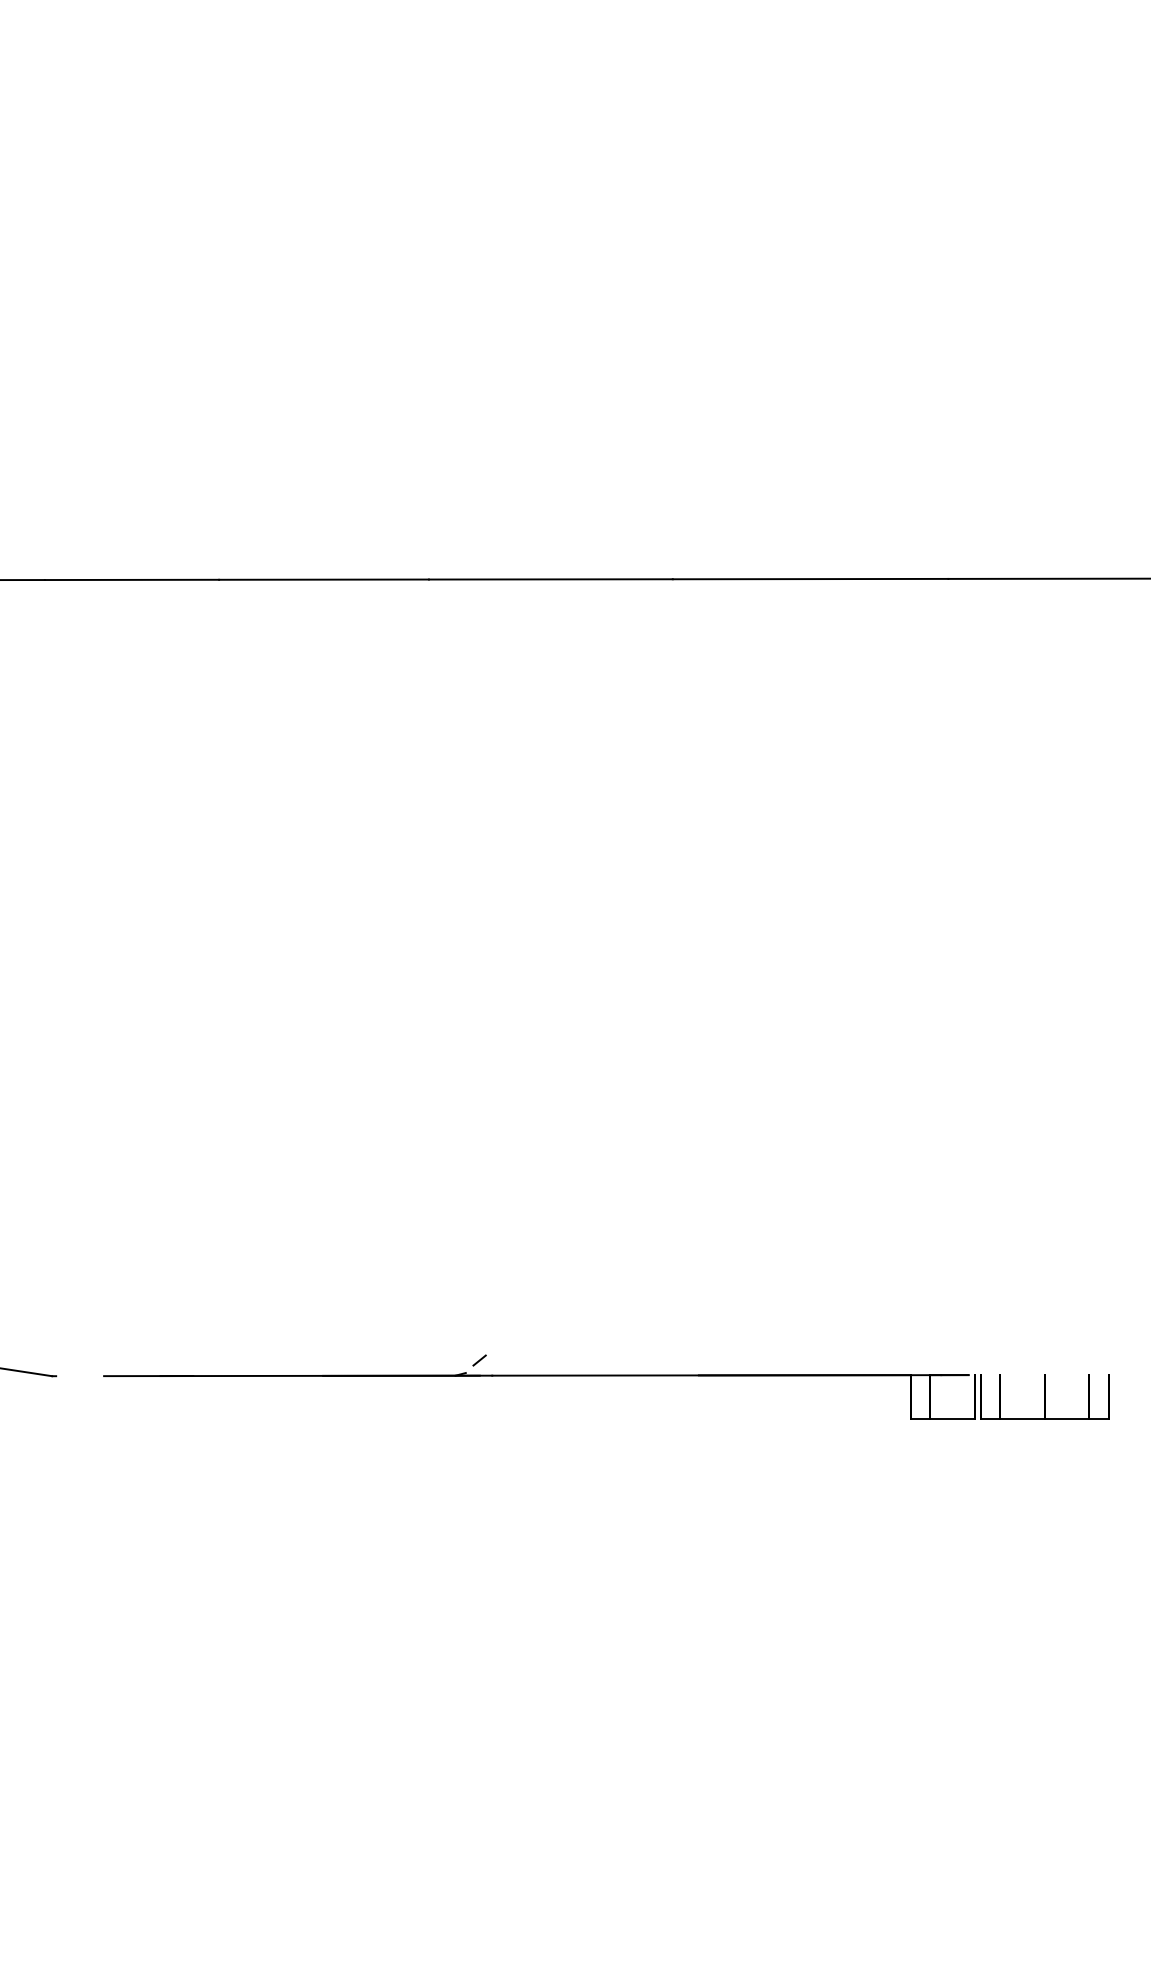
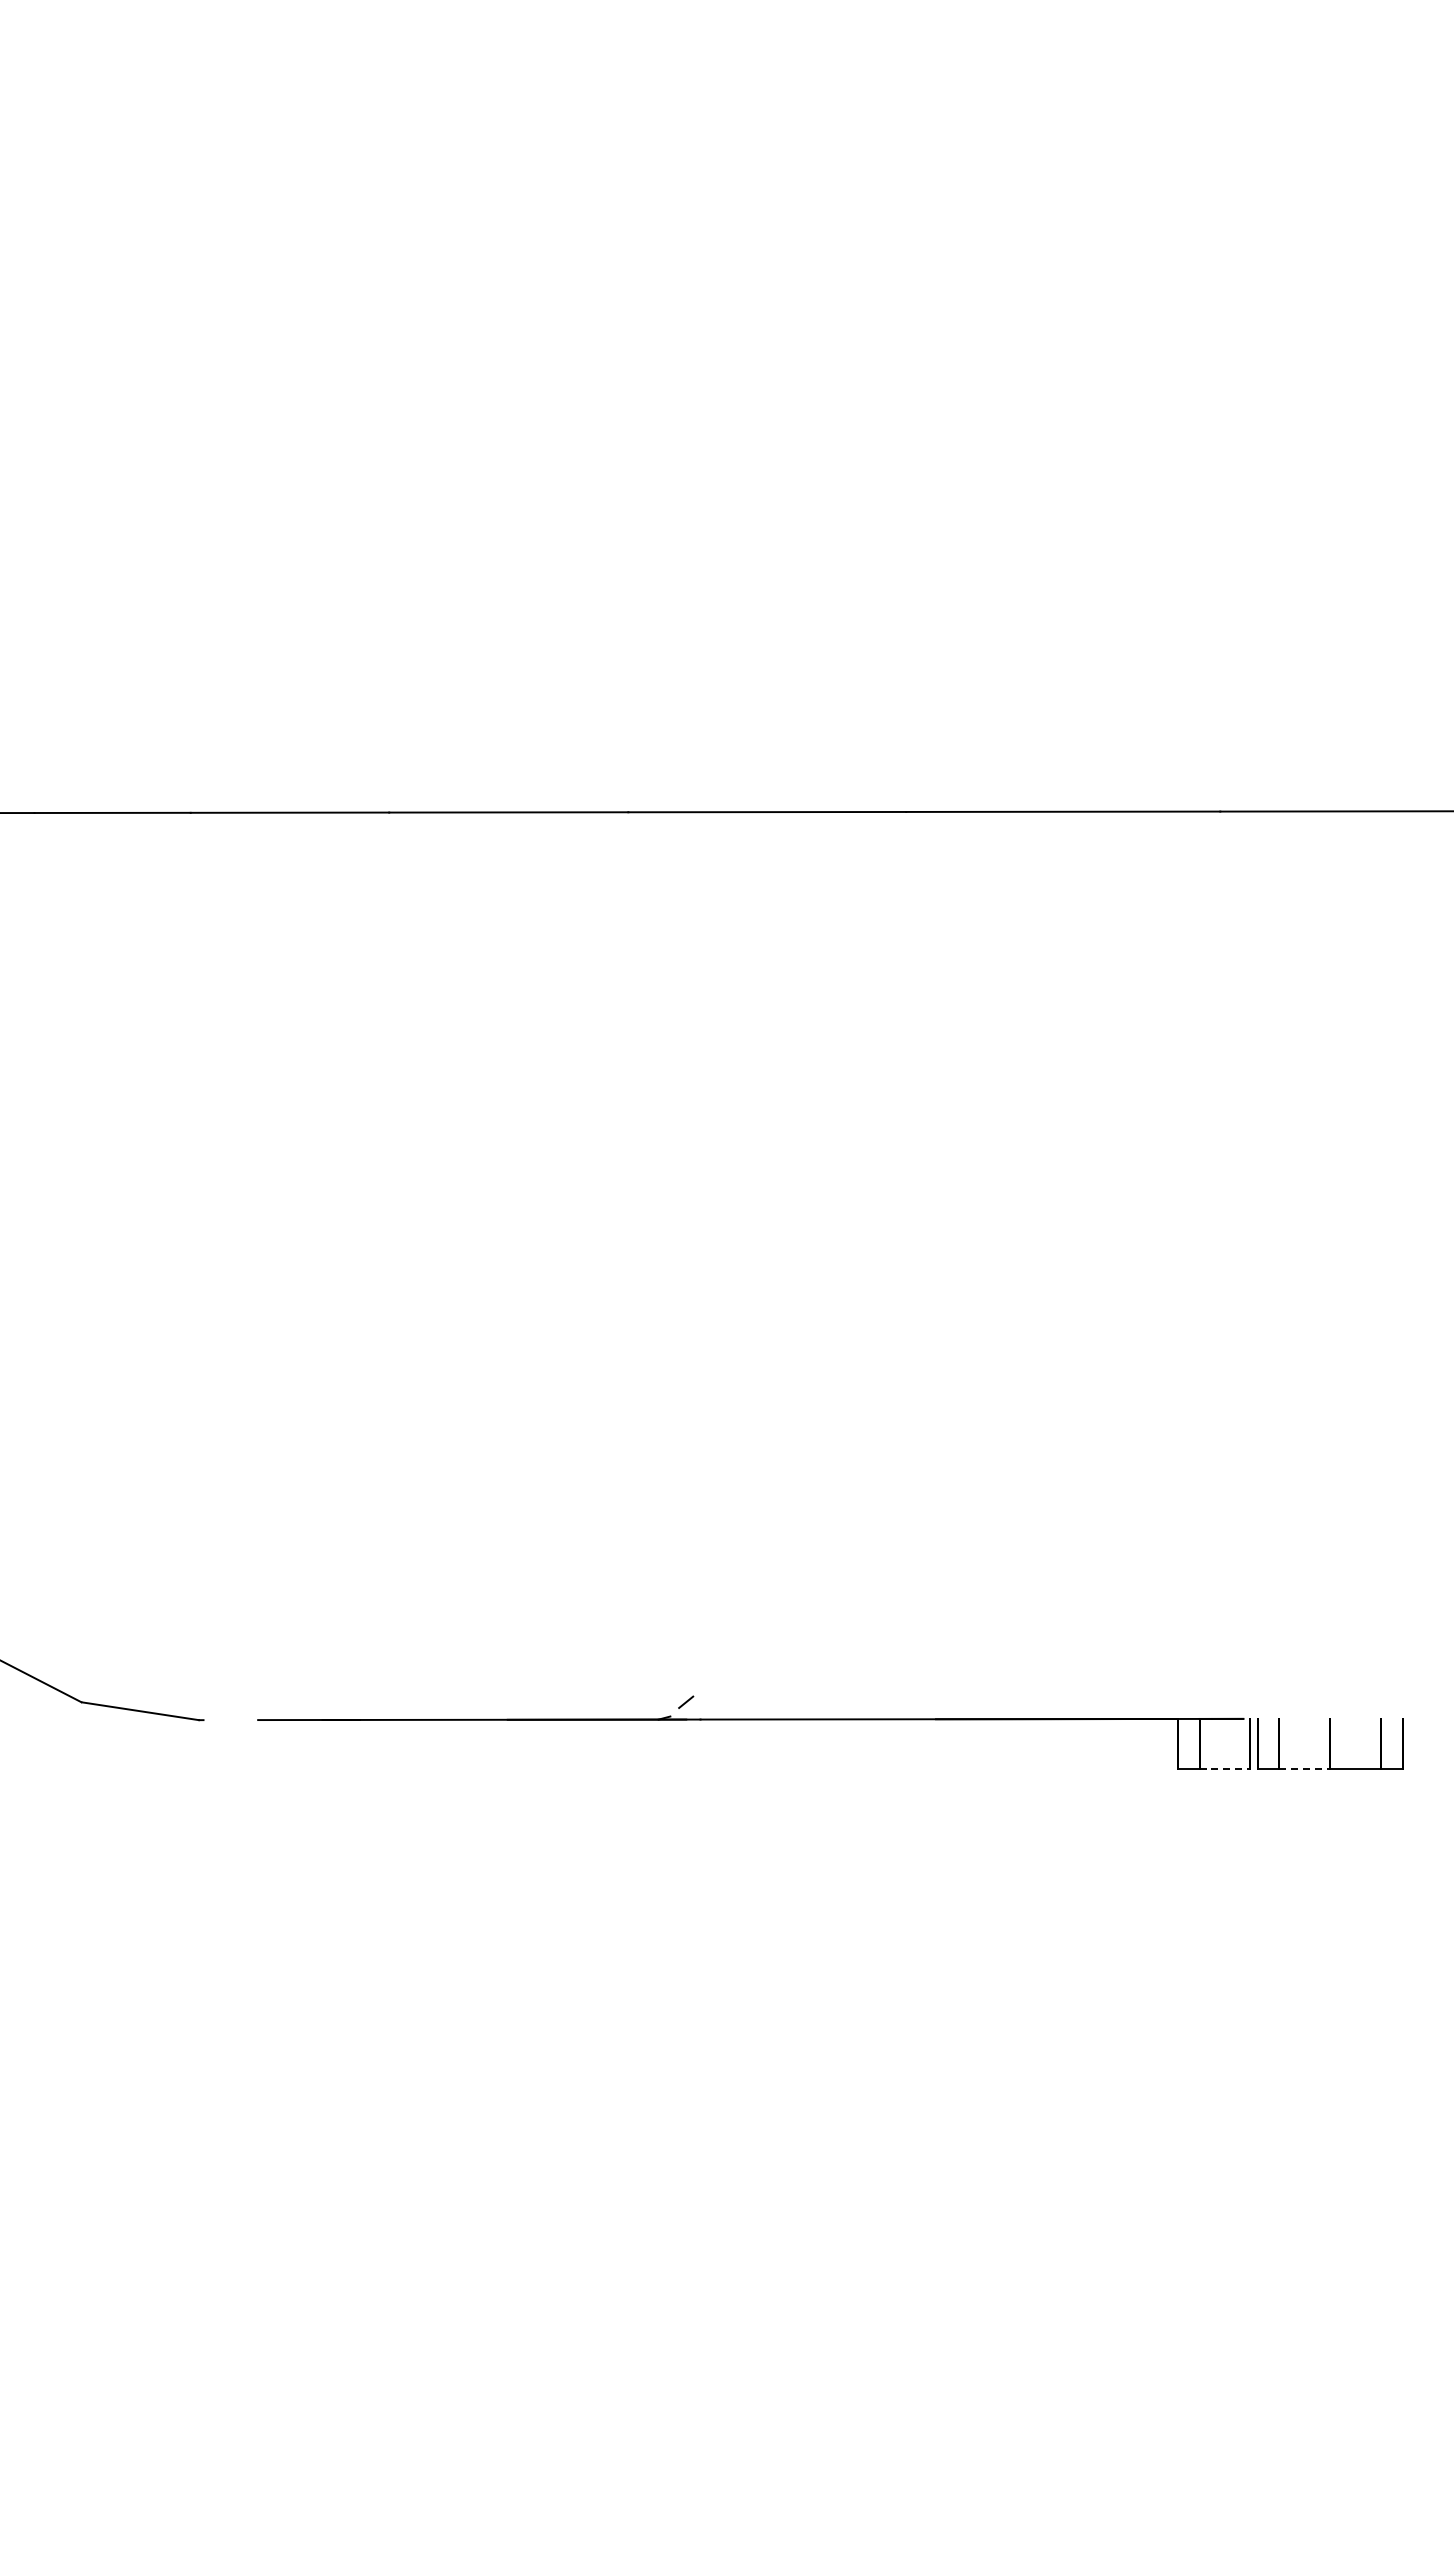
line: (952, 1418) -> (1225, 1768), solid -> dashed
line: (1023, 1418) -> (1305, 1768), solid -> dashed

